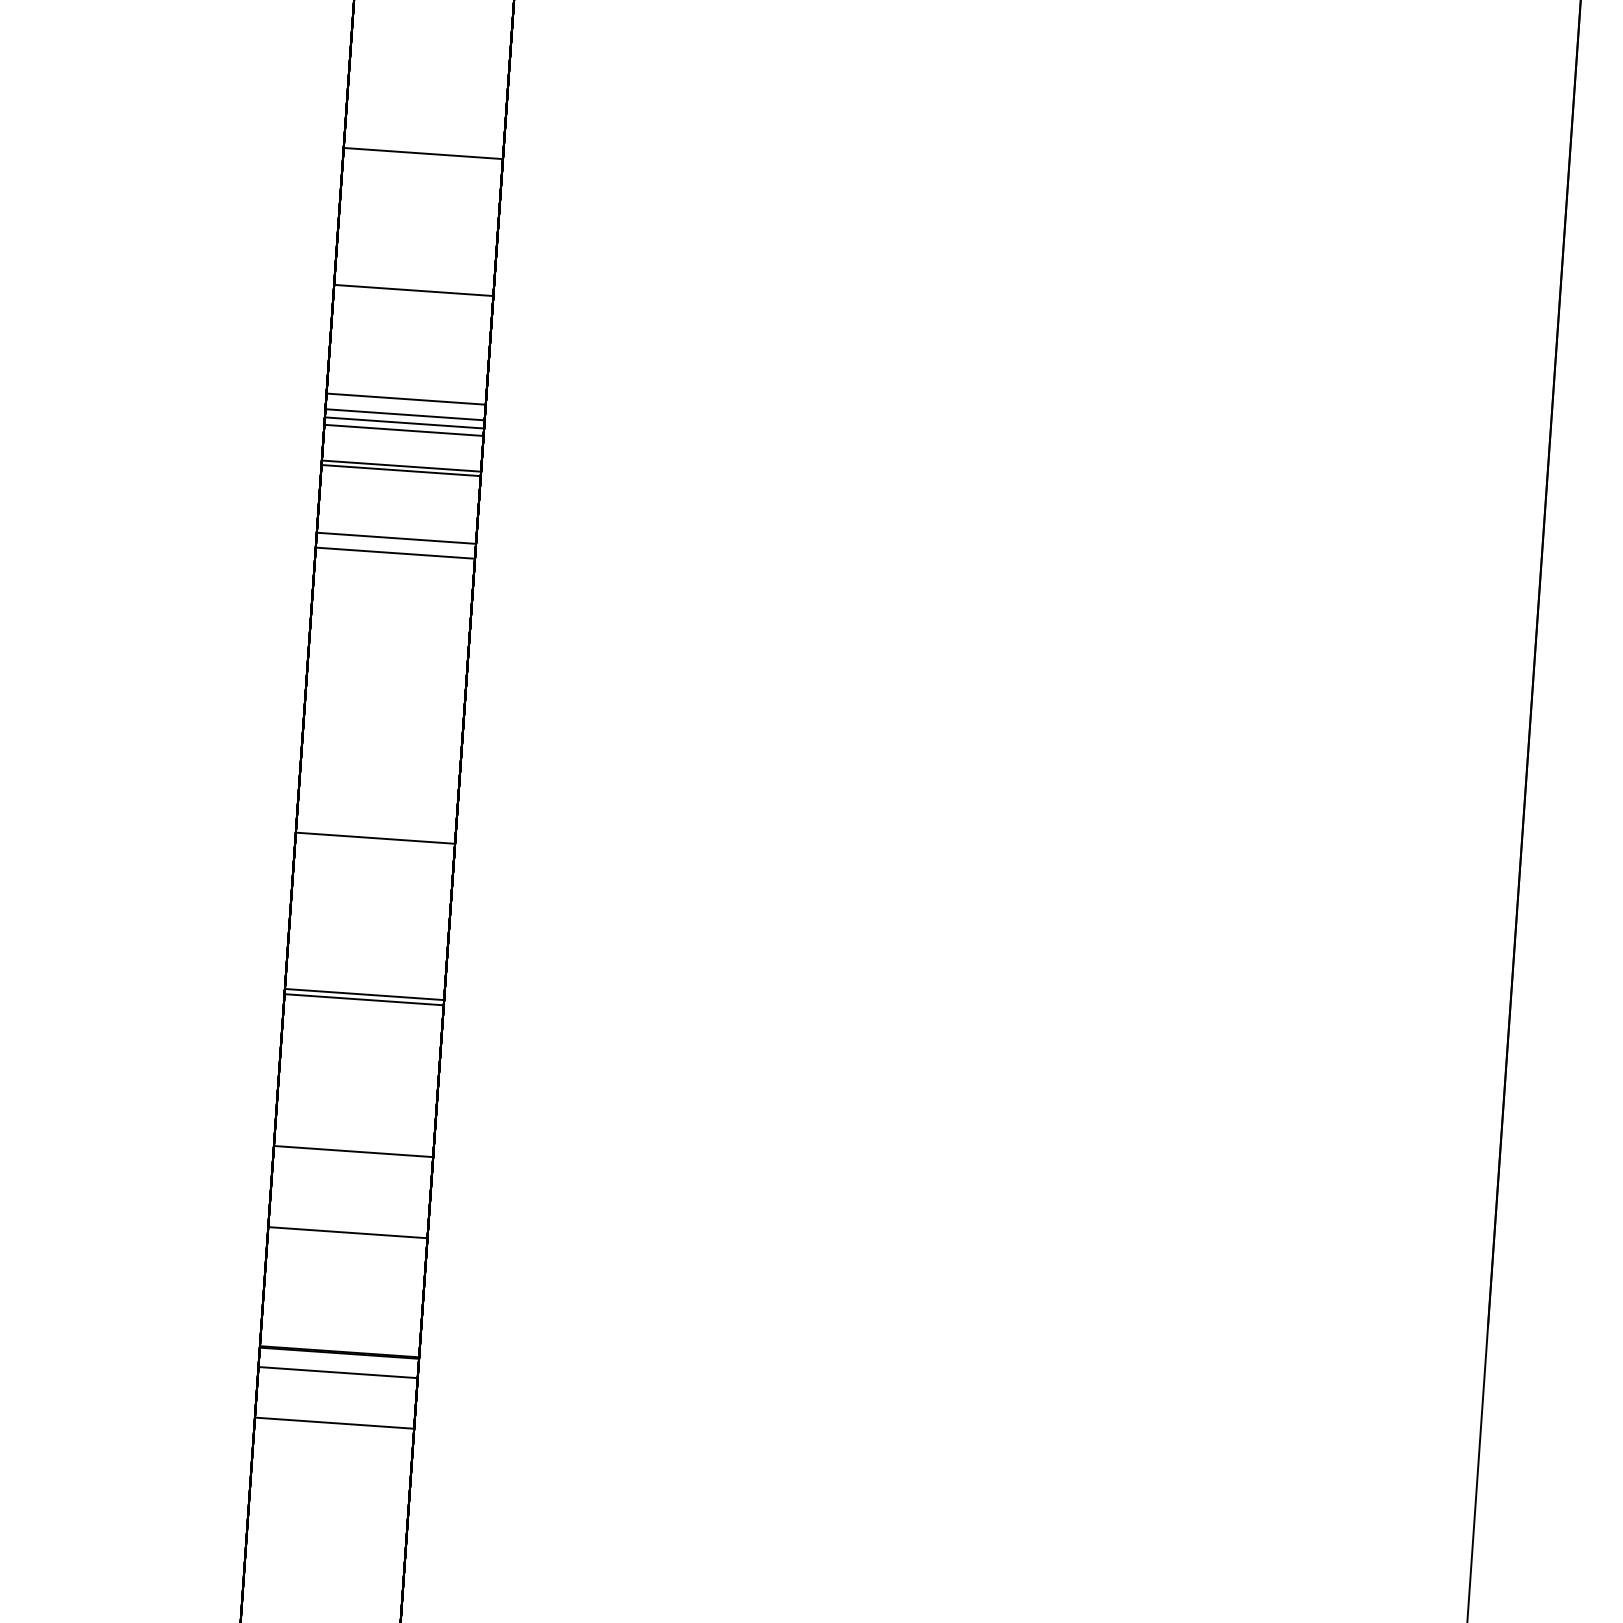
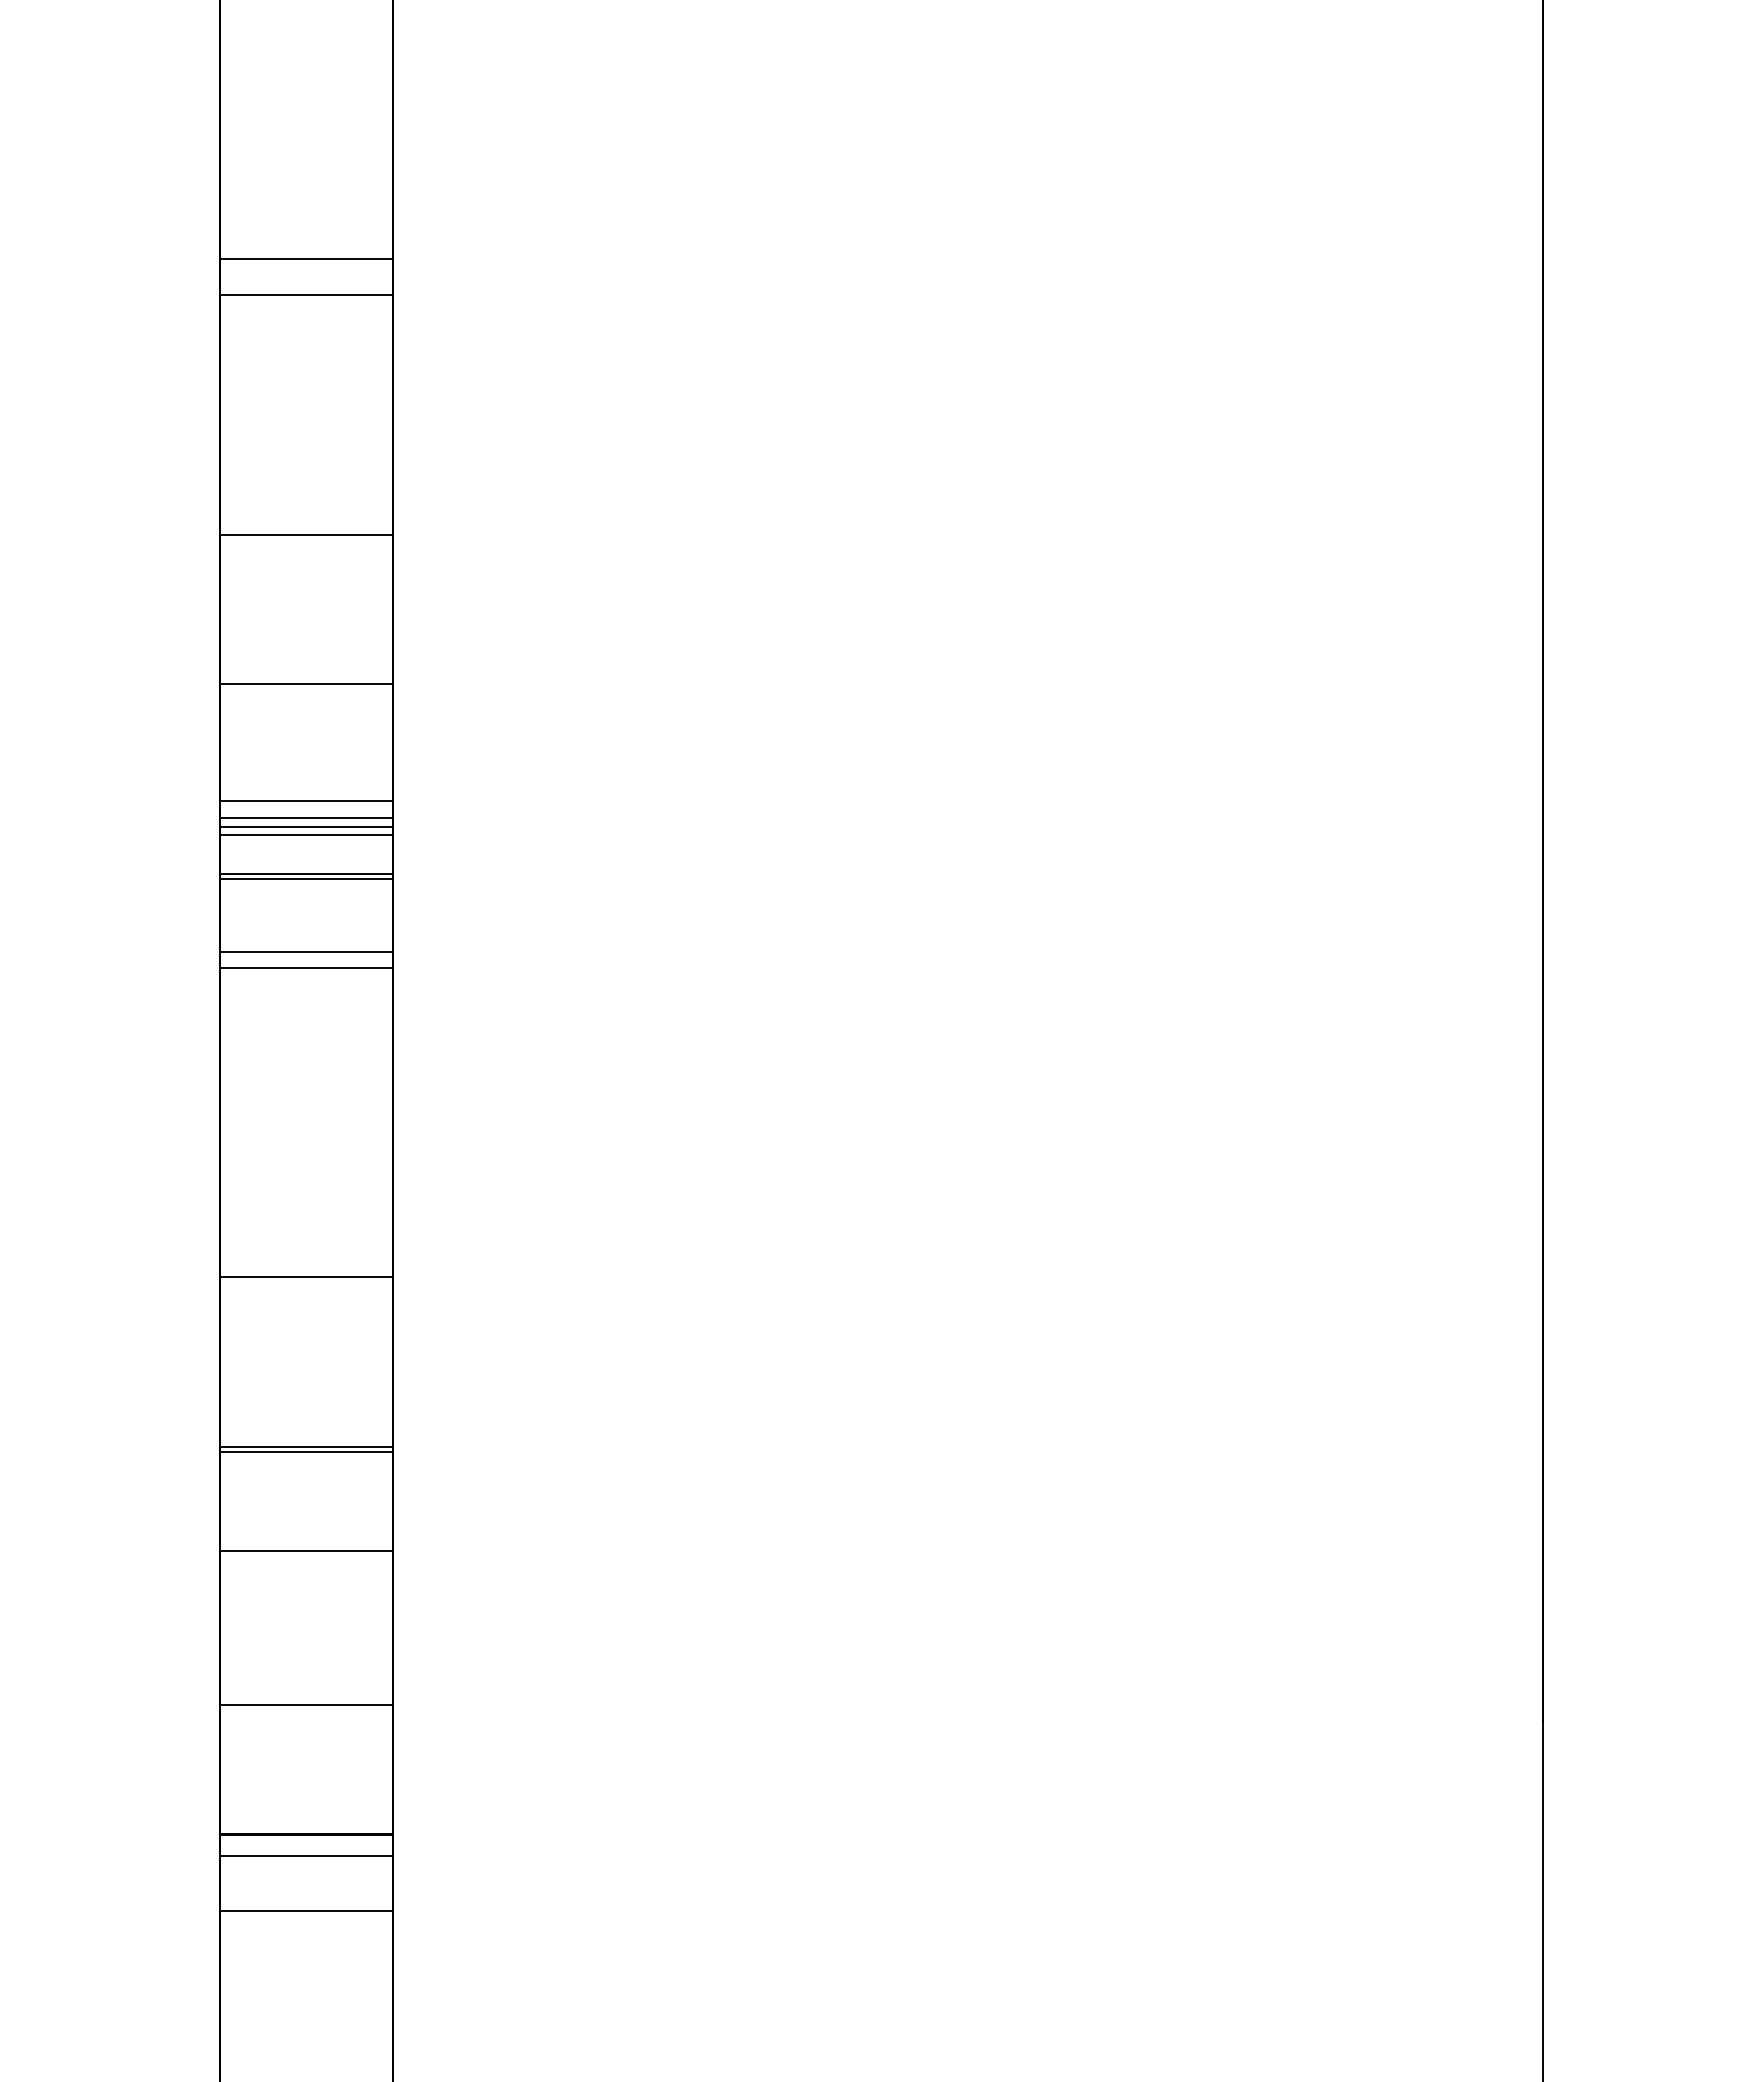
line: (353, 1151) -> (306, 1550), moved

